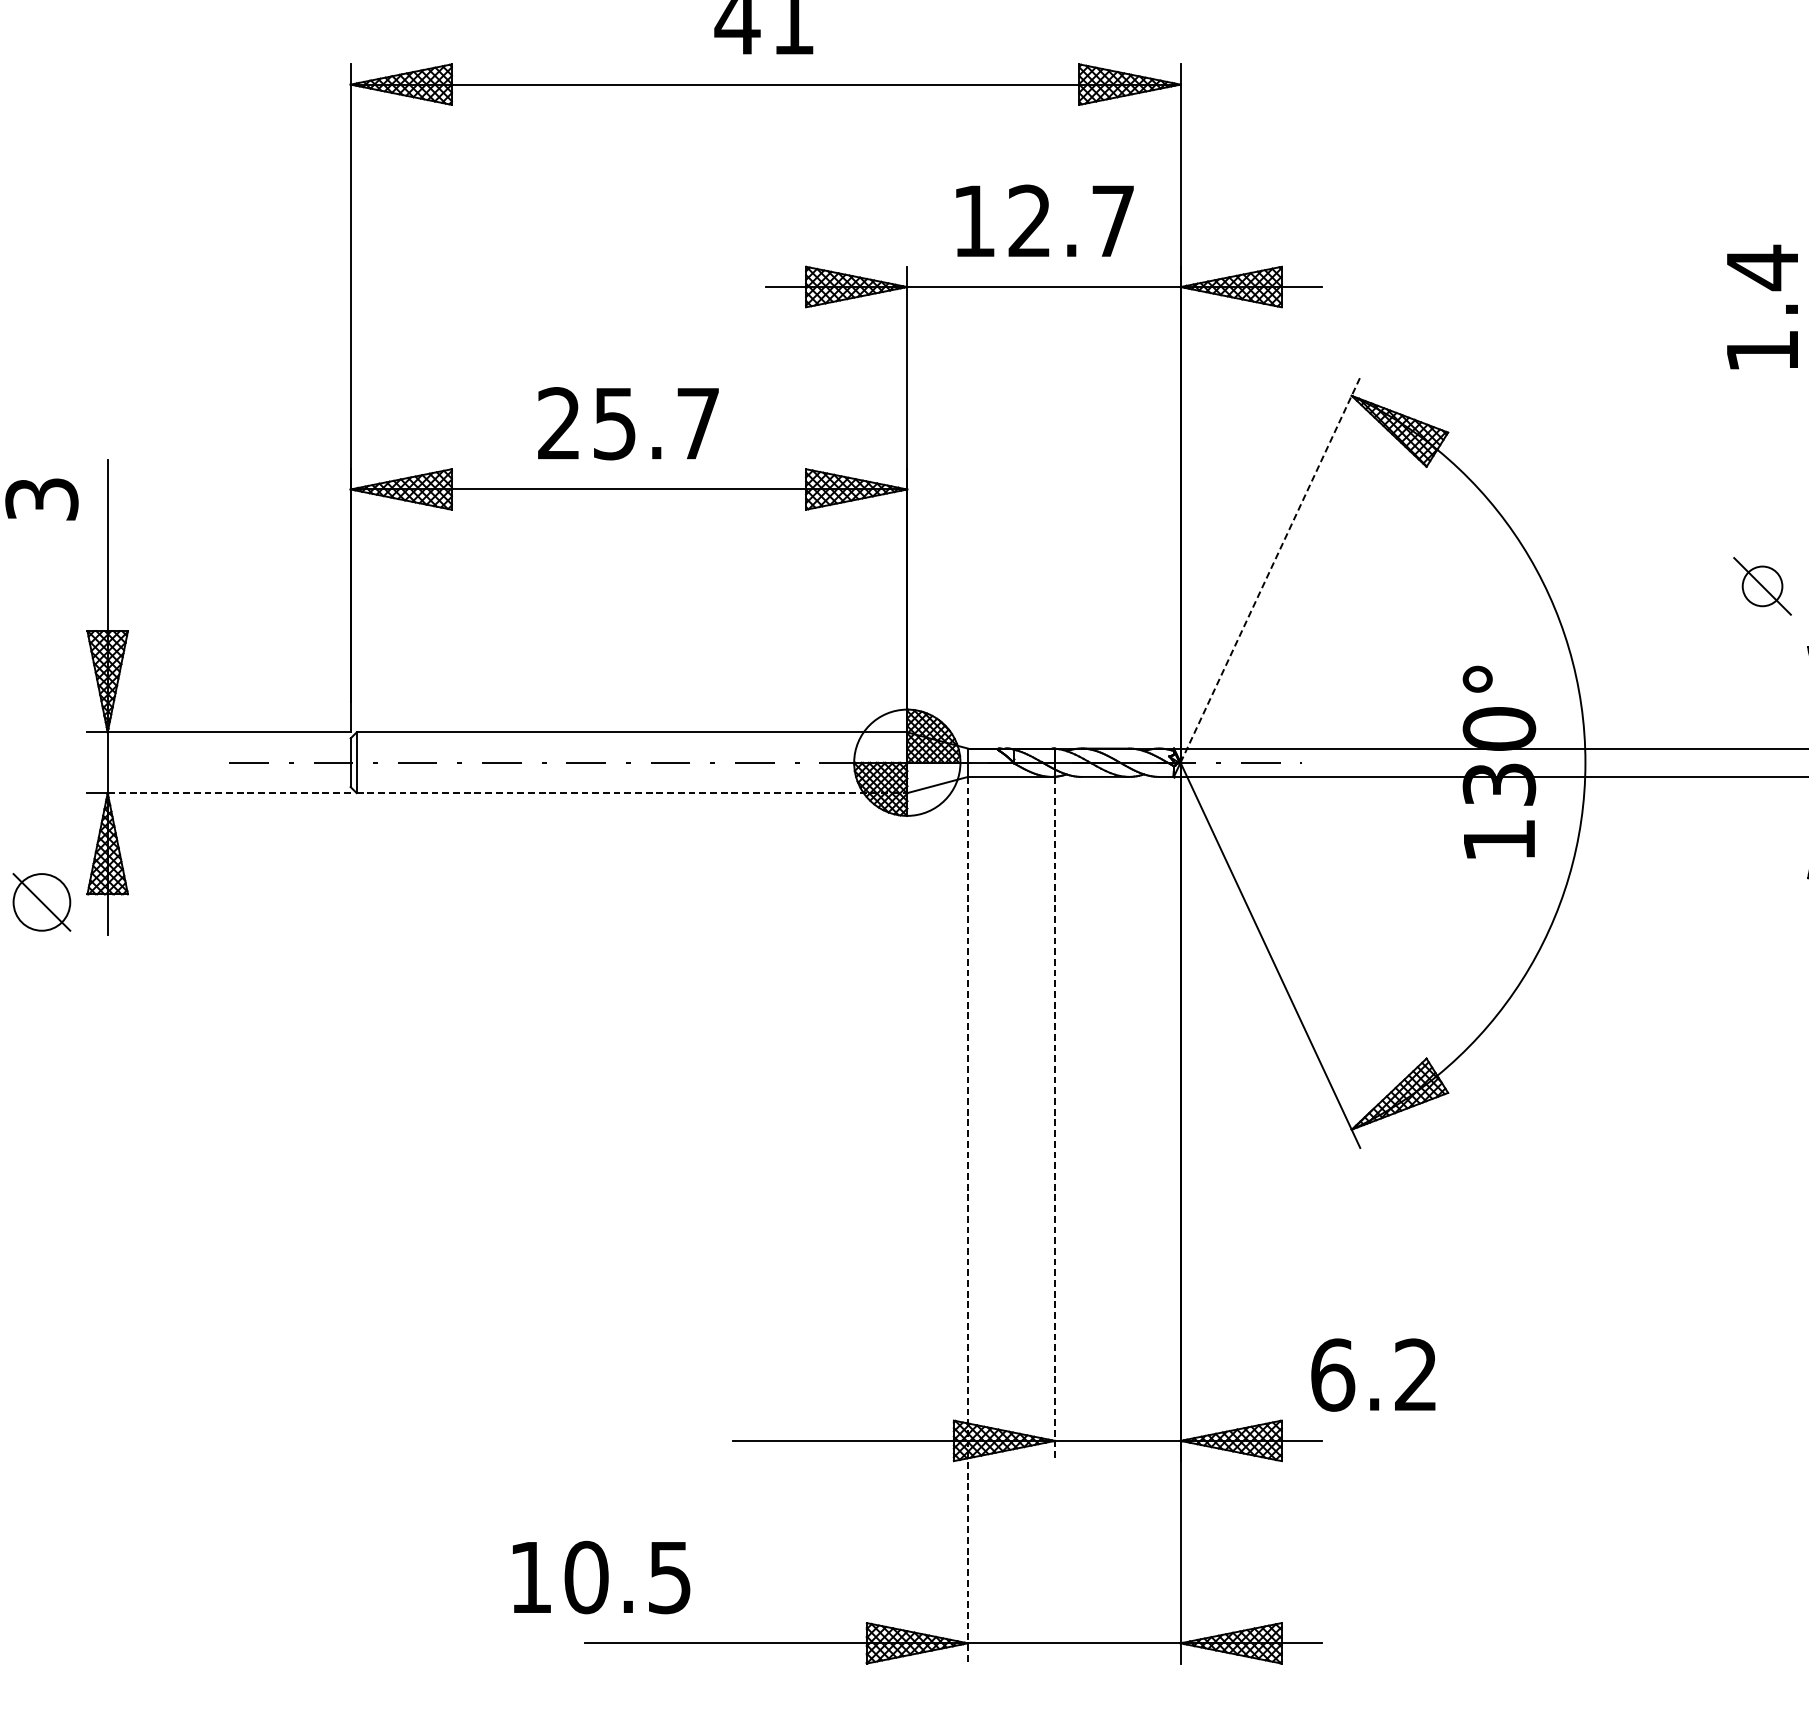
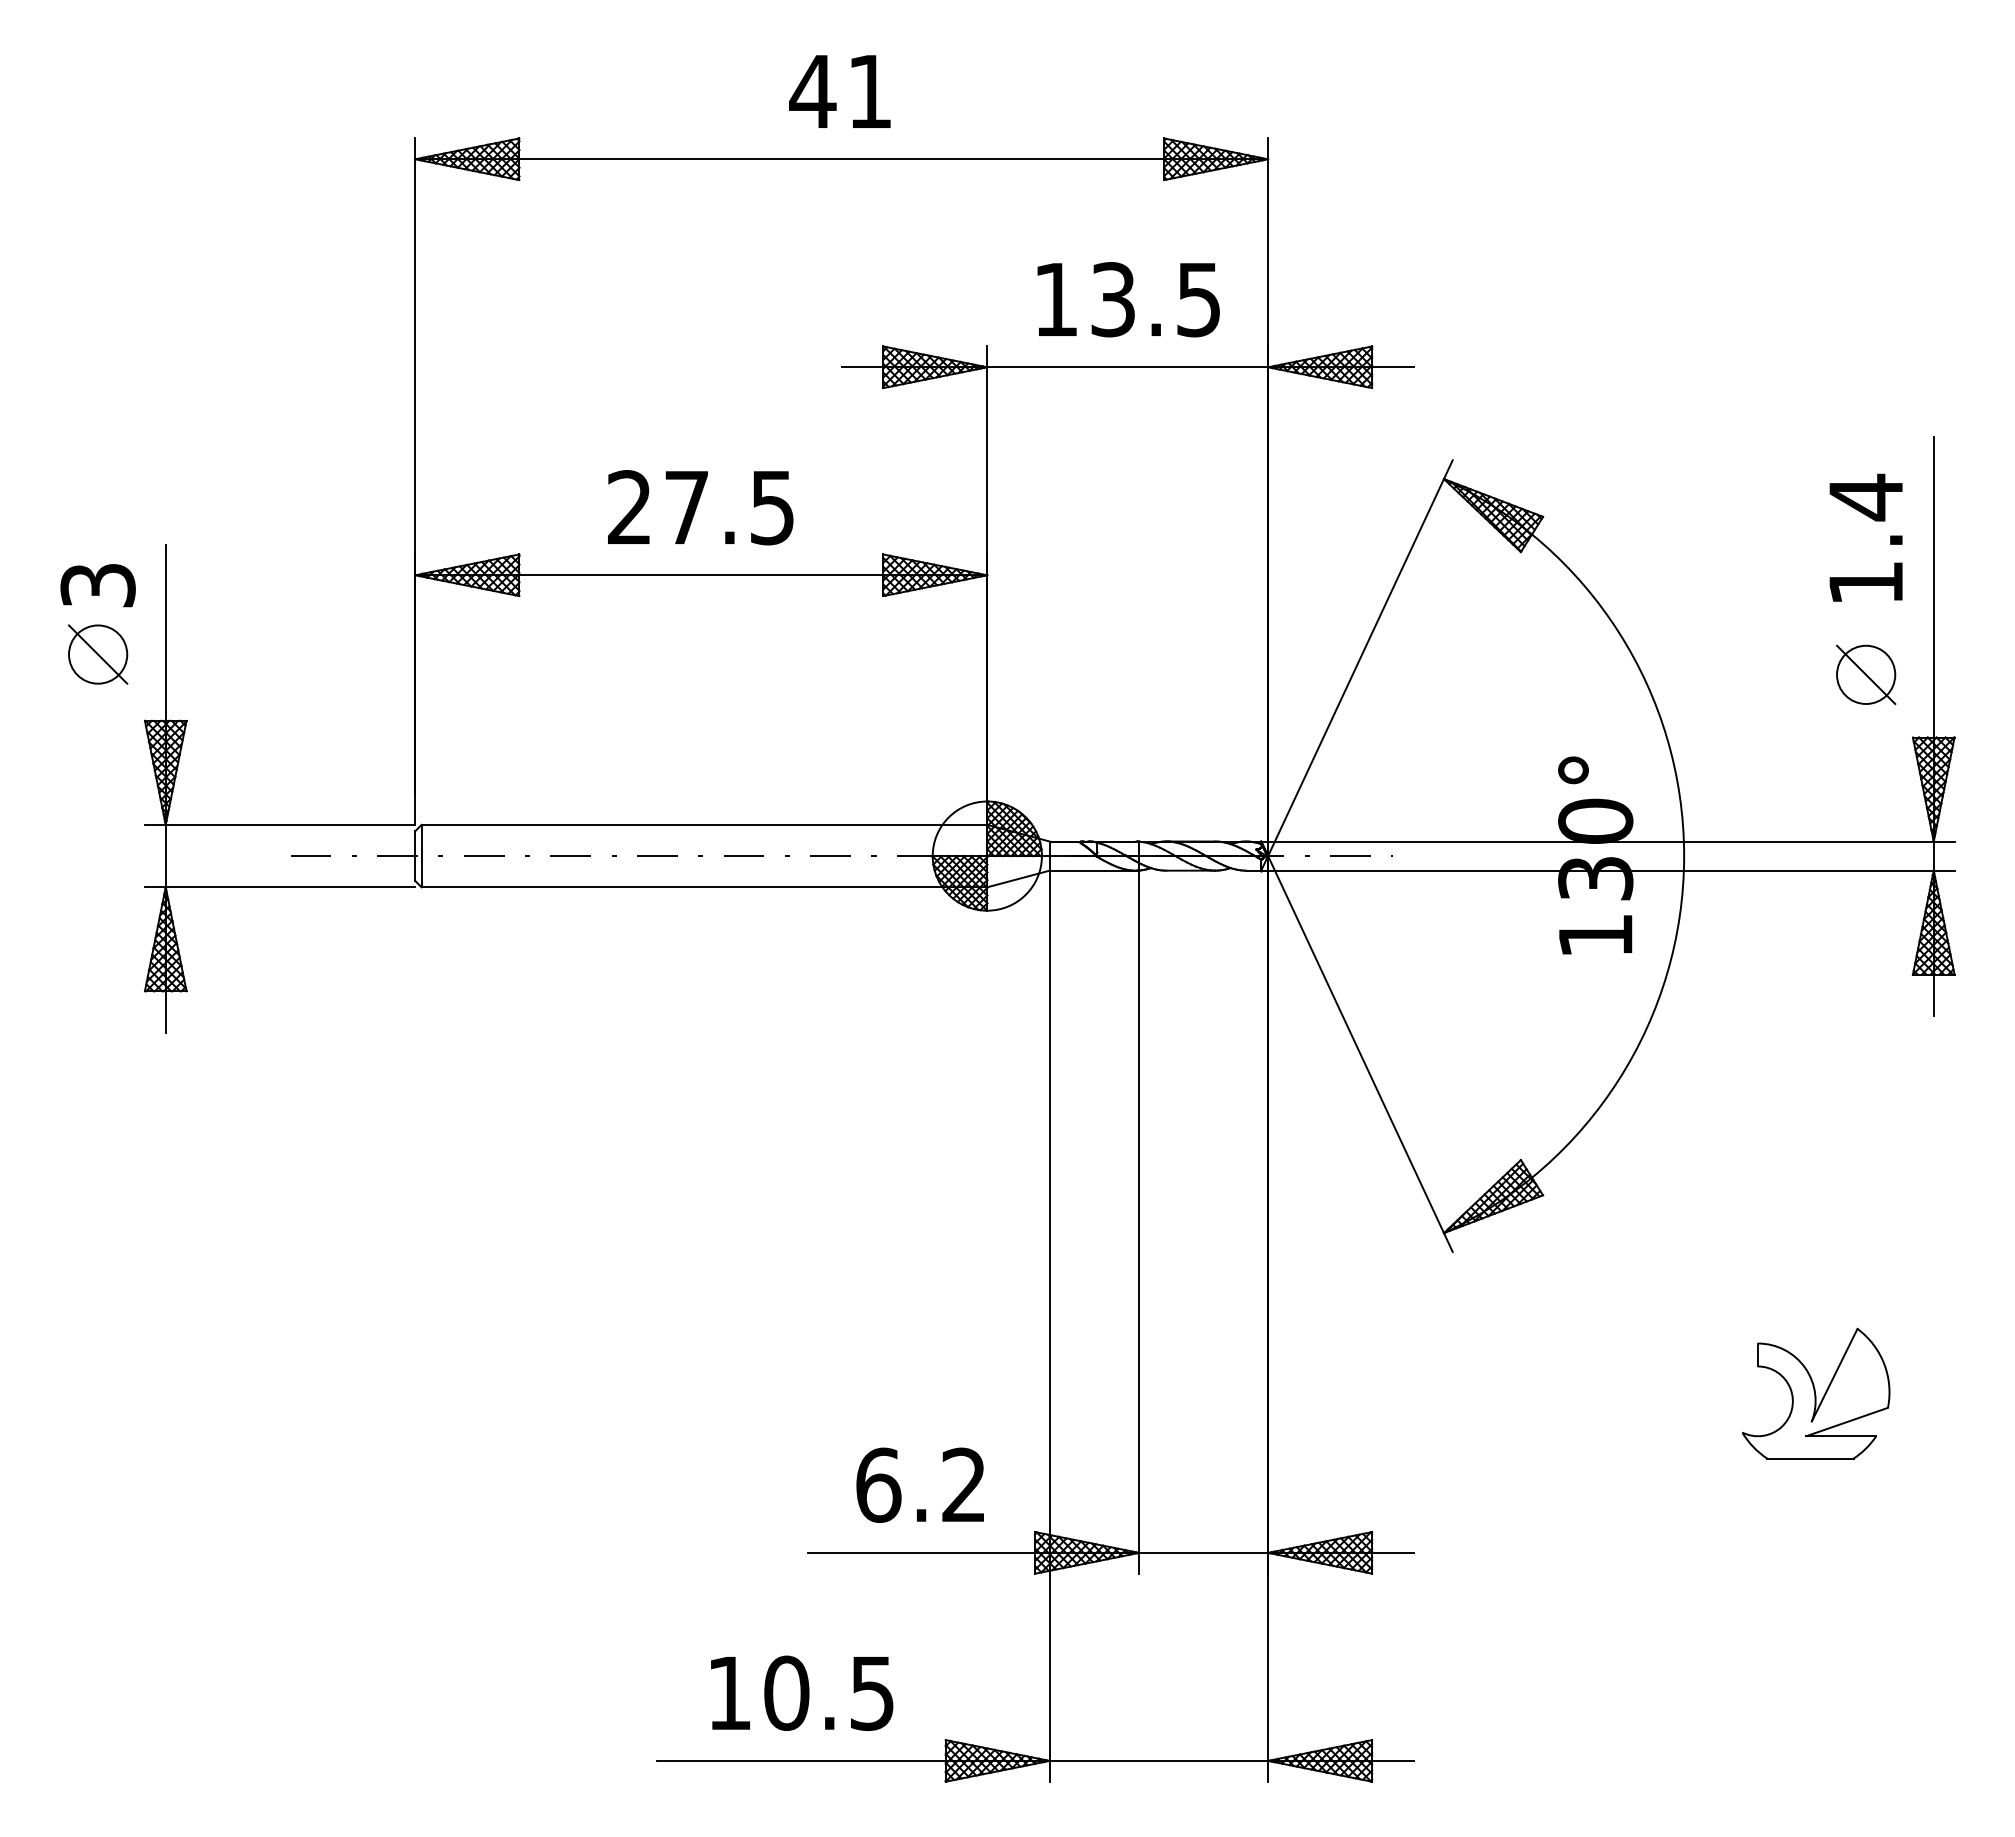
text: (1070, 221) -> (1155, 299), 12.7 -> 13.5
text: (1761, 306) -> (1865, 537), moved
text: (656, 424) -> (729, 508), 25.7 -> 27.5
line: (1270, 569) -> (1360, 657), dashed -> solid
circle: (1762, 586) -> (1866, 674), size x1.43
line: (229, 793) -> (290, 887), dashed -> solid
line: (632, 793) -> (704, 887), dashed -> solid
part: (42, 902) -> (98, 654), moved
line: (1055, 1119) -> (1139, 1222), dashed -> solid
line: (967, 1220) -> (1049, 1326), dashed -> solid
part: (1713, 1285) -> (1815, 1393), added
text: (1372, 1374) -> (919, 1484), moved
text: (601, 1576) -> (802, 1692), moved

